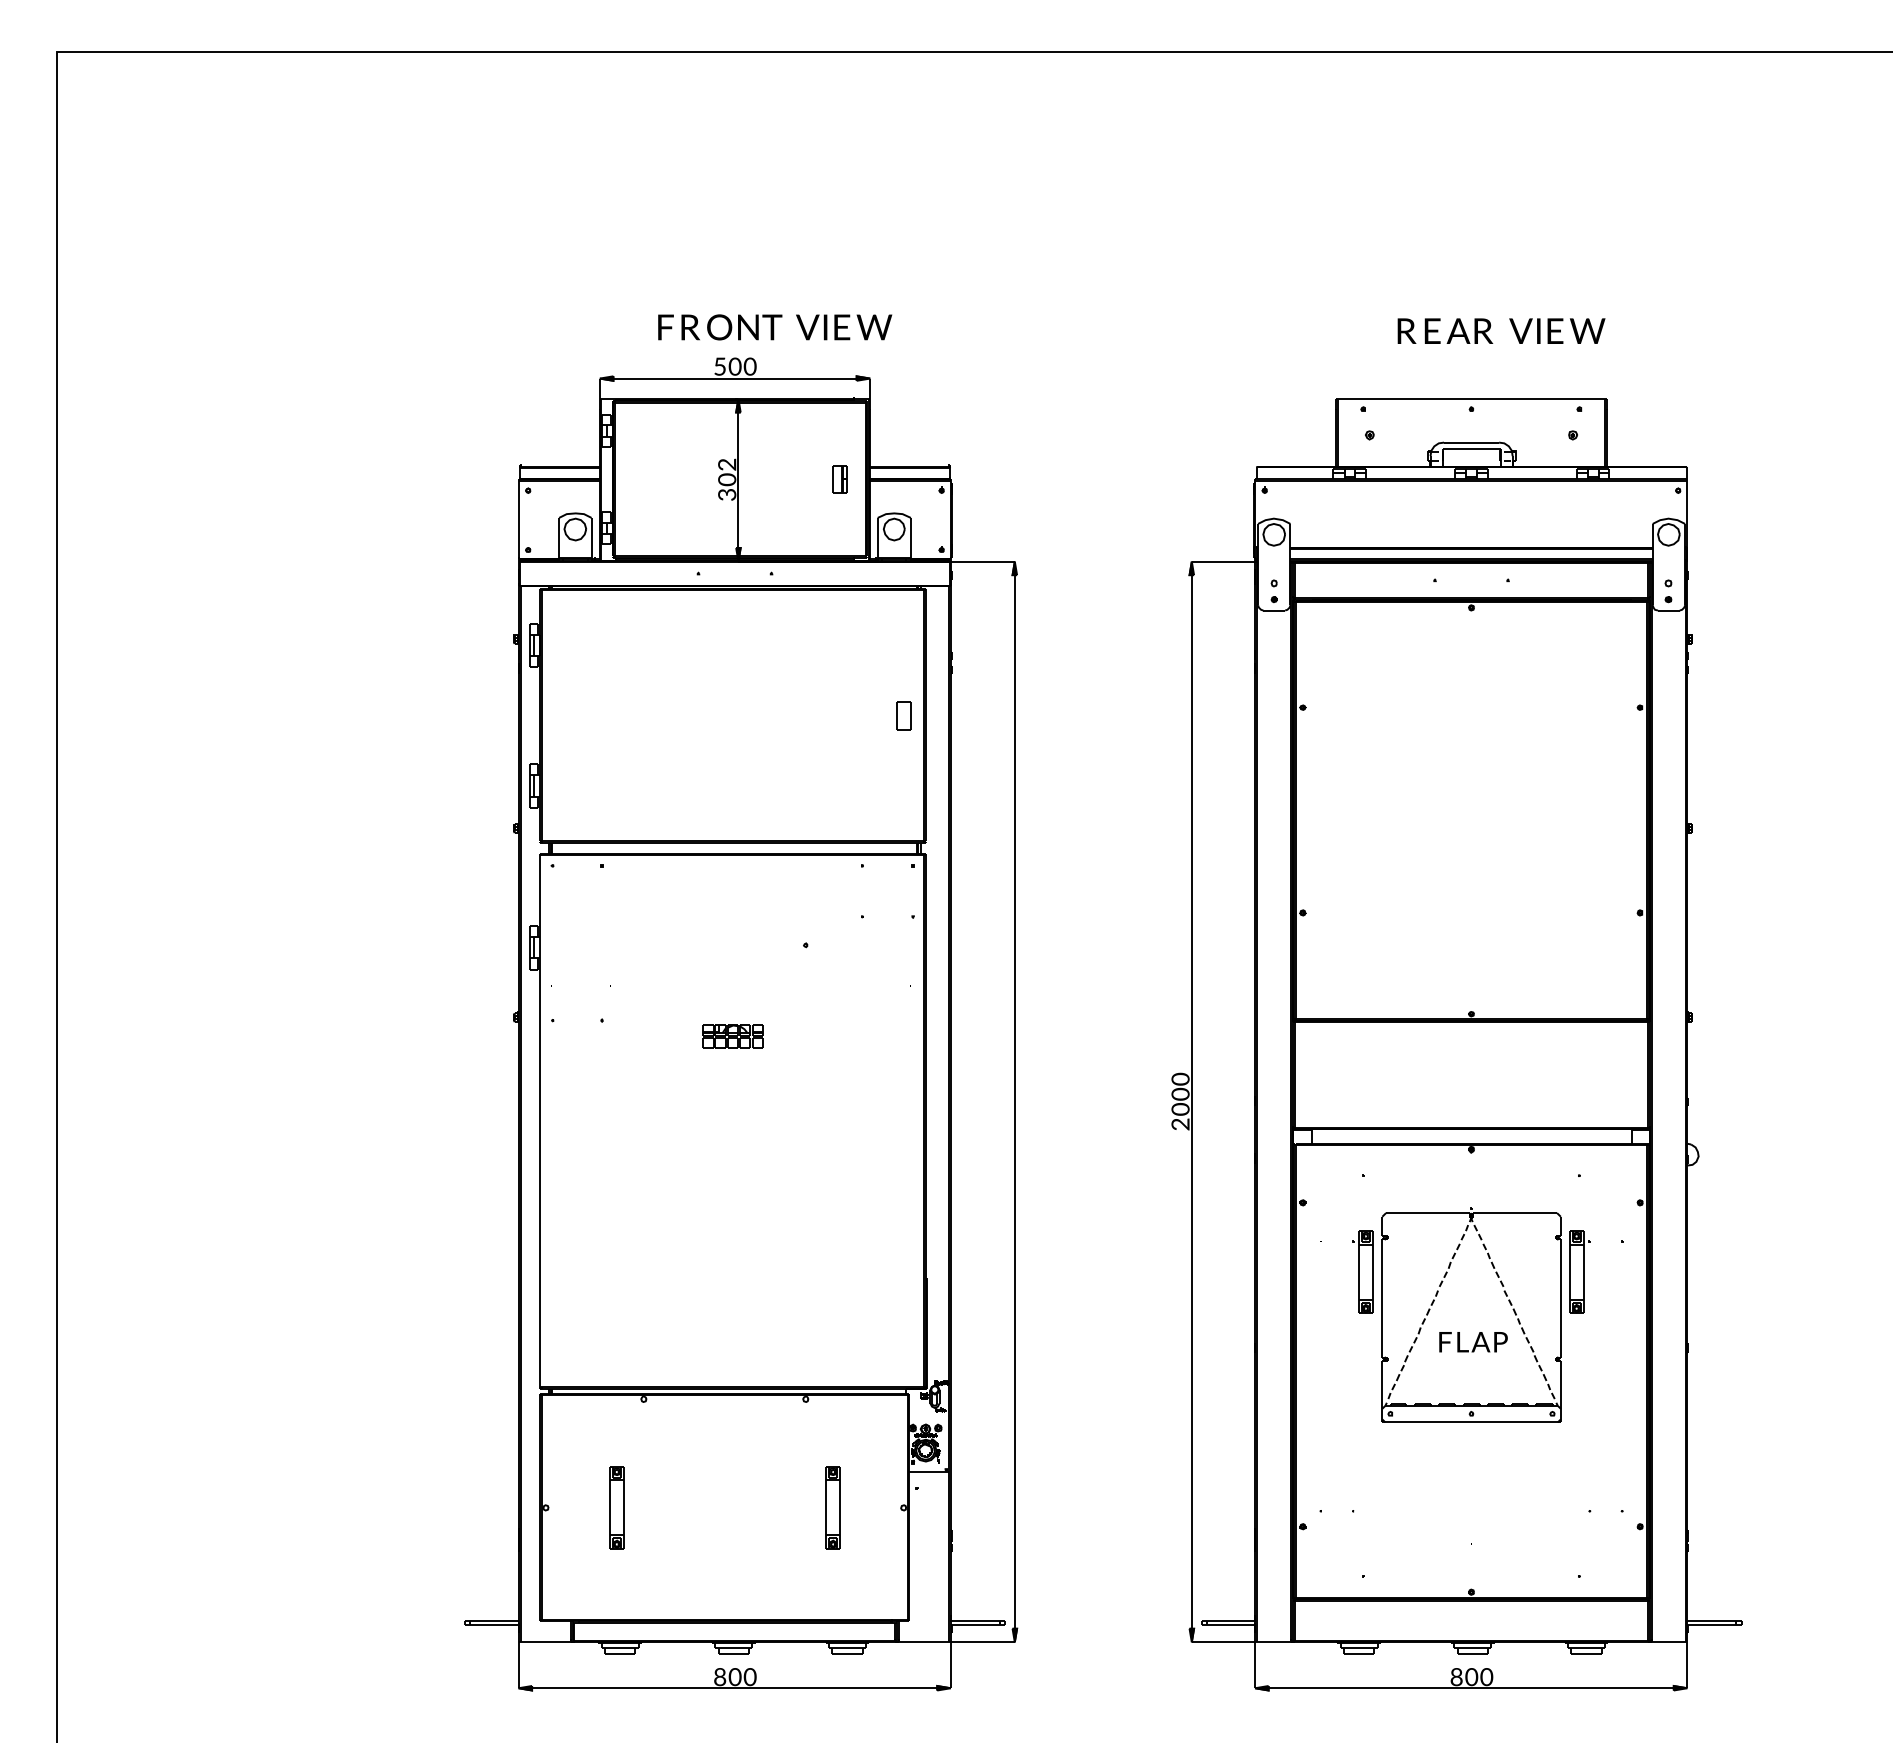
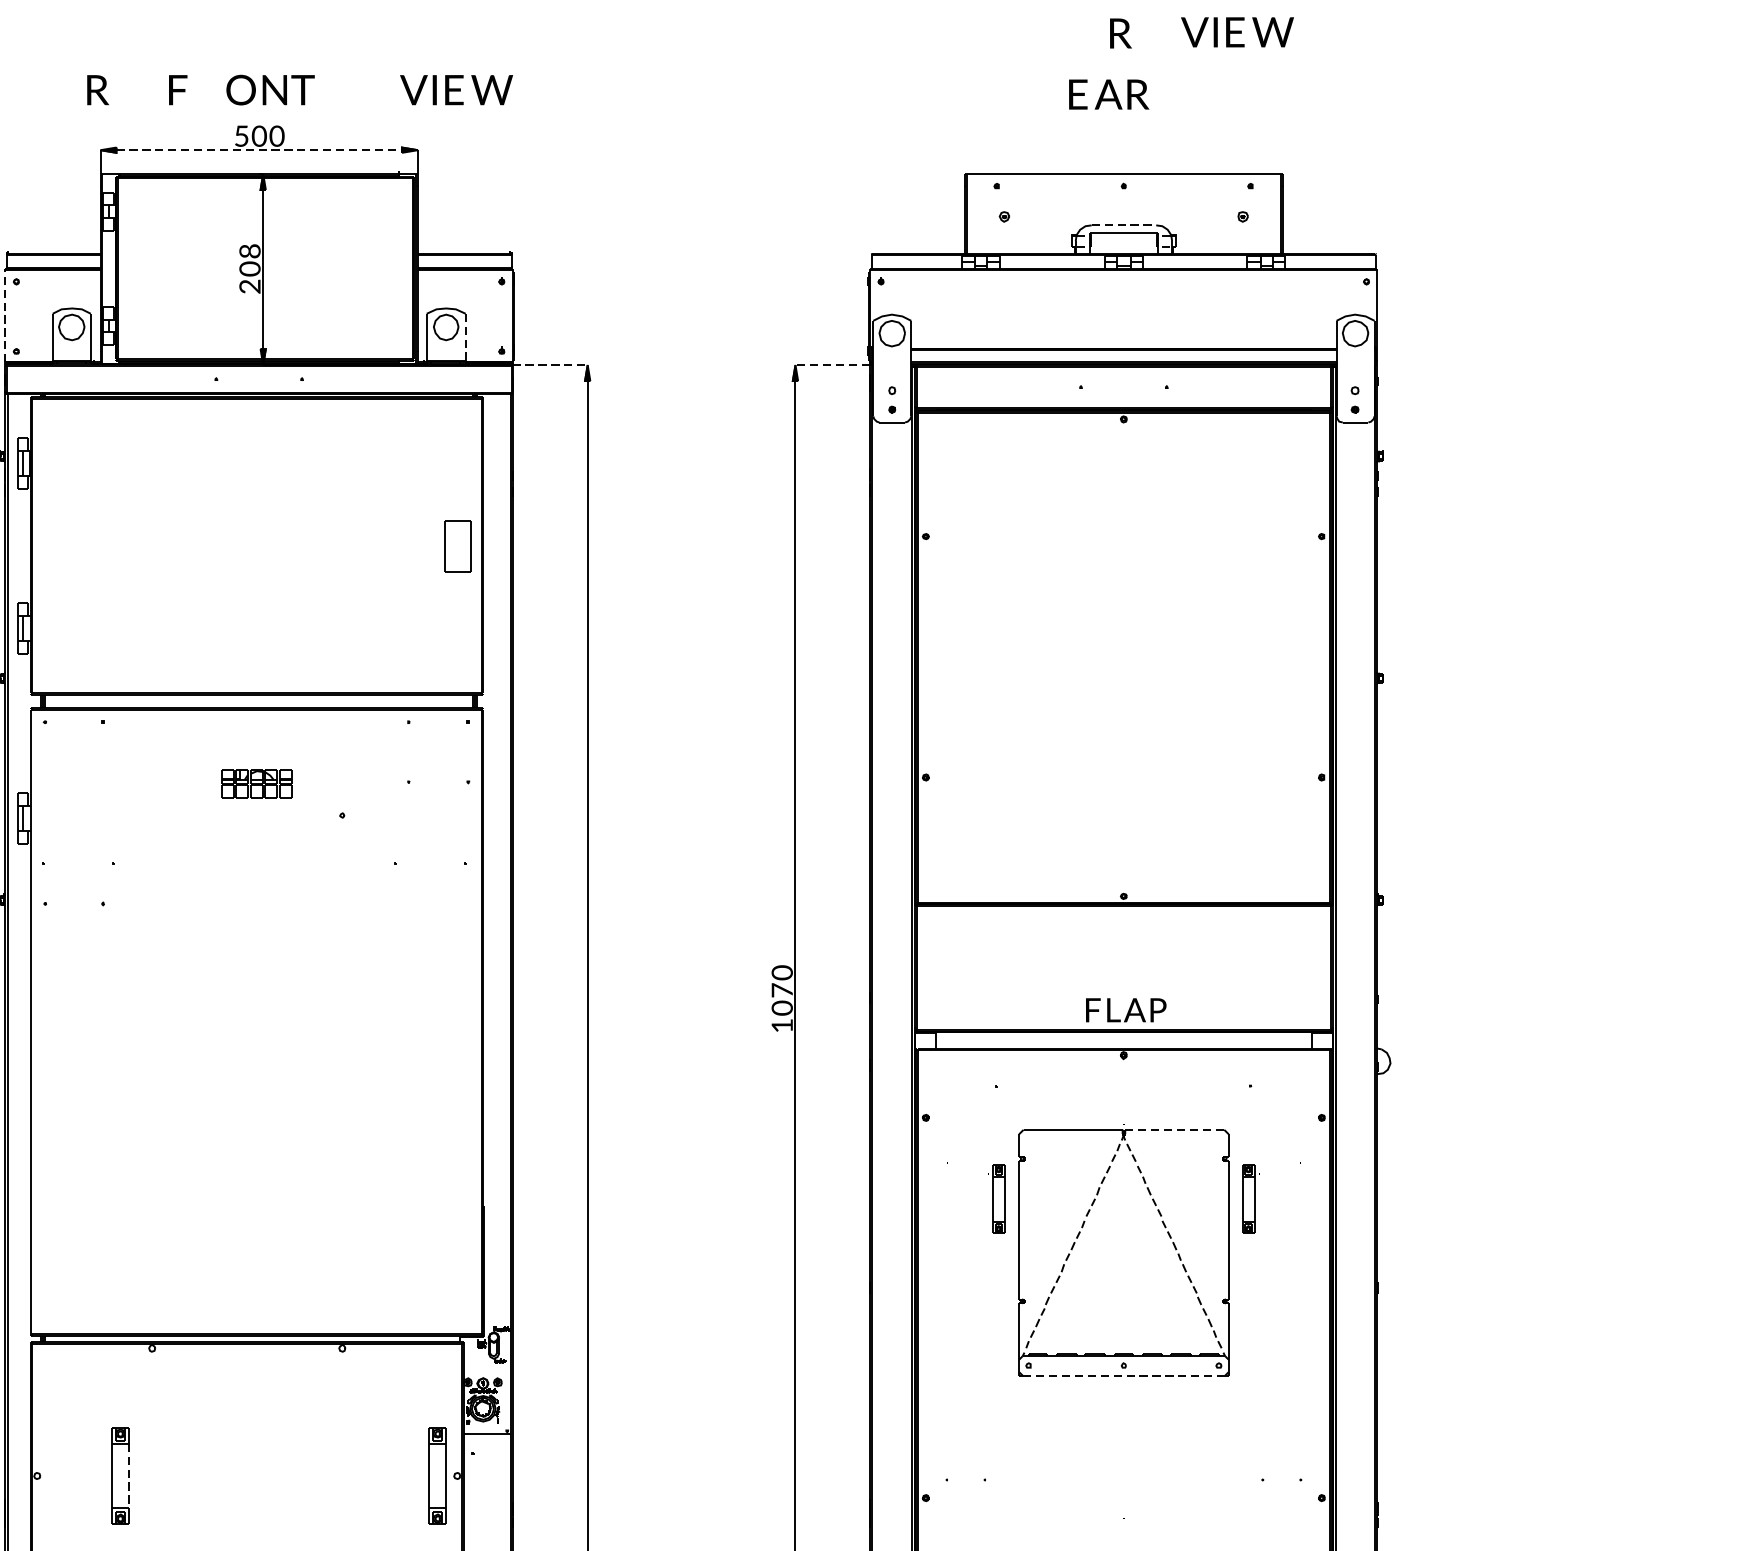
text: (690, 327) -> (97, 90), moved
text: (844, 327) -> (457, 90), moved
text: (1406, 330) -> (1120, 32), moved
text: (1557, 330) -> (1237, 31), moved
line: (735, 378) -> (259, 150), solid -> dashed
line: (1472, 442) -> (1125, 225), solid -> dashed
text: (727, 464) -> (250, 251), 2 -> 8
part: (839, 479) -> (381, 268), removed
text: (729, 494) -> (252, 286), 3 -> 2
line: (518, 519) -> (5, 315), solid -> dashed
line: (910, 537) -> (465, 336), solid -> dashed
line: (983, 561) -> (550, 364), solid -> dashed
line: (1223, 561) -> (832, 364), solid -> dashed
part: (903, 715) -> (457, 545), size x1.6
part: (732, 1036) -> (256, 784), moved
text: (1180, 1093) -> (782, 989), 0 -> 7
text: (1180, 1124) -> (782, 1025), 2 -> 1
line: (1515, 1213) -> (1175, 1130), solid -> dashed
part: (1362, 1271) -> (995, 1198), size x0.7
part: (1579, 1271) -> (1250, 1198), size x0.7
text: (1473, 1342) -> (1126, 1010), moved
line: (1471, 1422) -> (1123, 1375), solid -> dashed
part: (832, 1507) -> (437, 1475), moved
line: (623, 1508) -> (128, 1476), solid -> dashed

